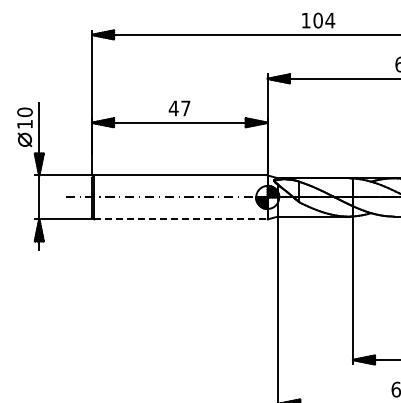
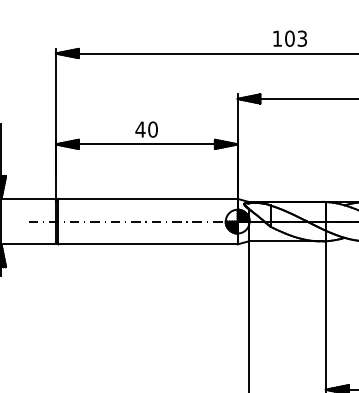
text: (330, 20) -> (302, 38), 104 -> 103
text: (185, 108) -> (152, 129), 47 -> 40
line: (180, 219) -> (147, 244), dashed -> solid

